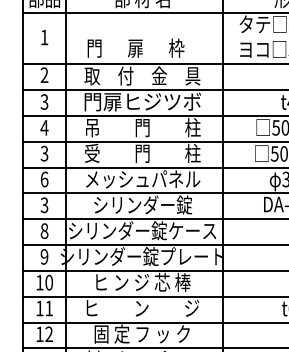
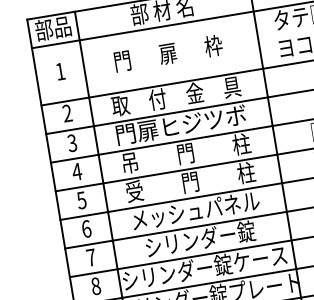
text: (135, 47) -> (167, 52), moved
text: (44, 152) -> (81, 199), 3 -> 5
text: (44, 205) -> (91, 257), 3 -> 7

